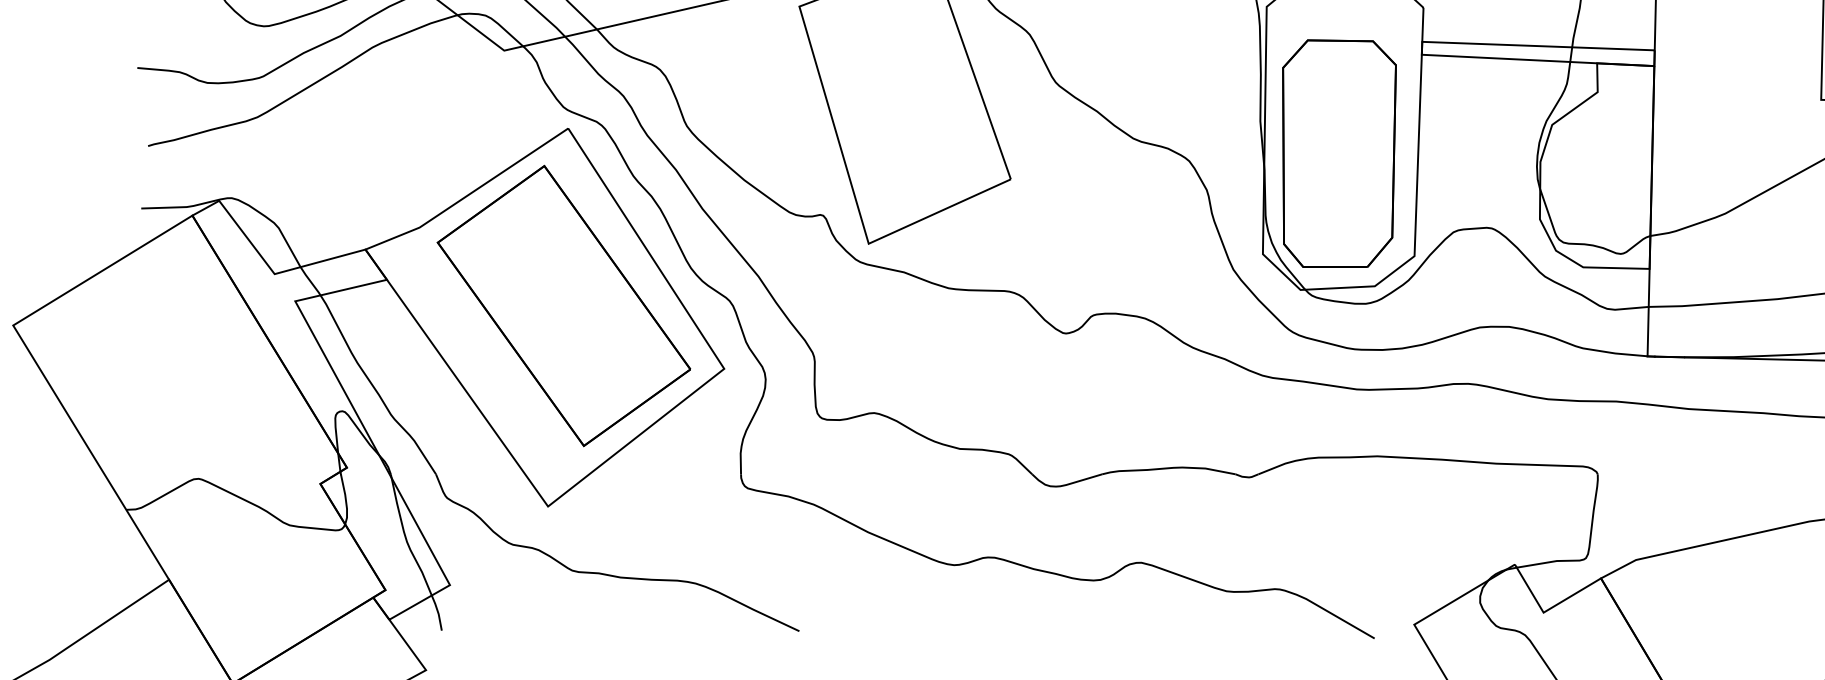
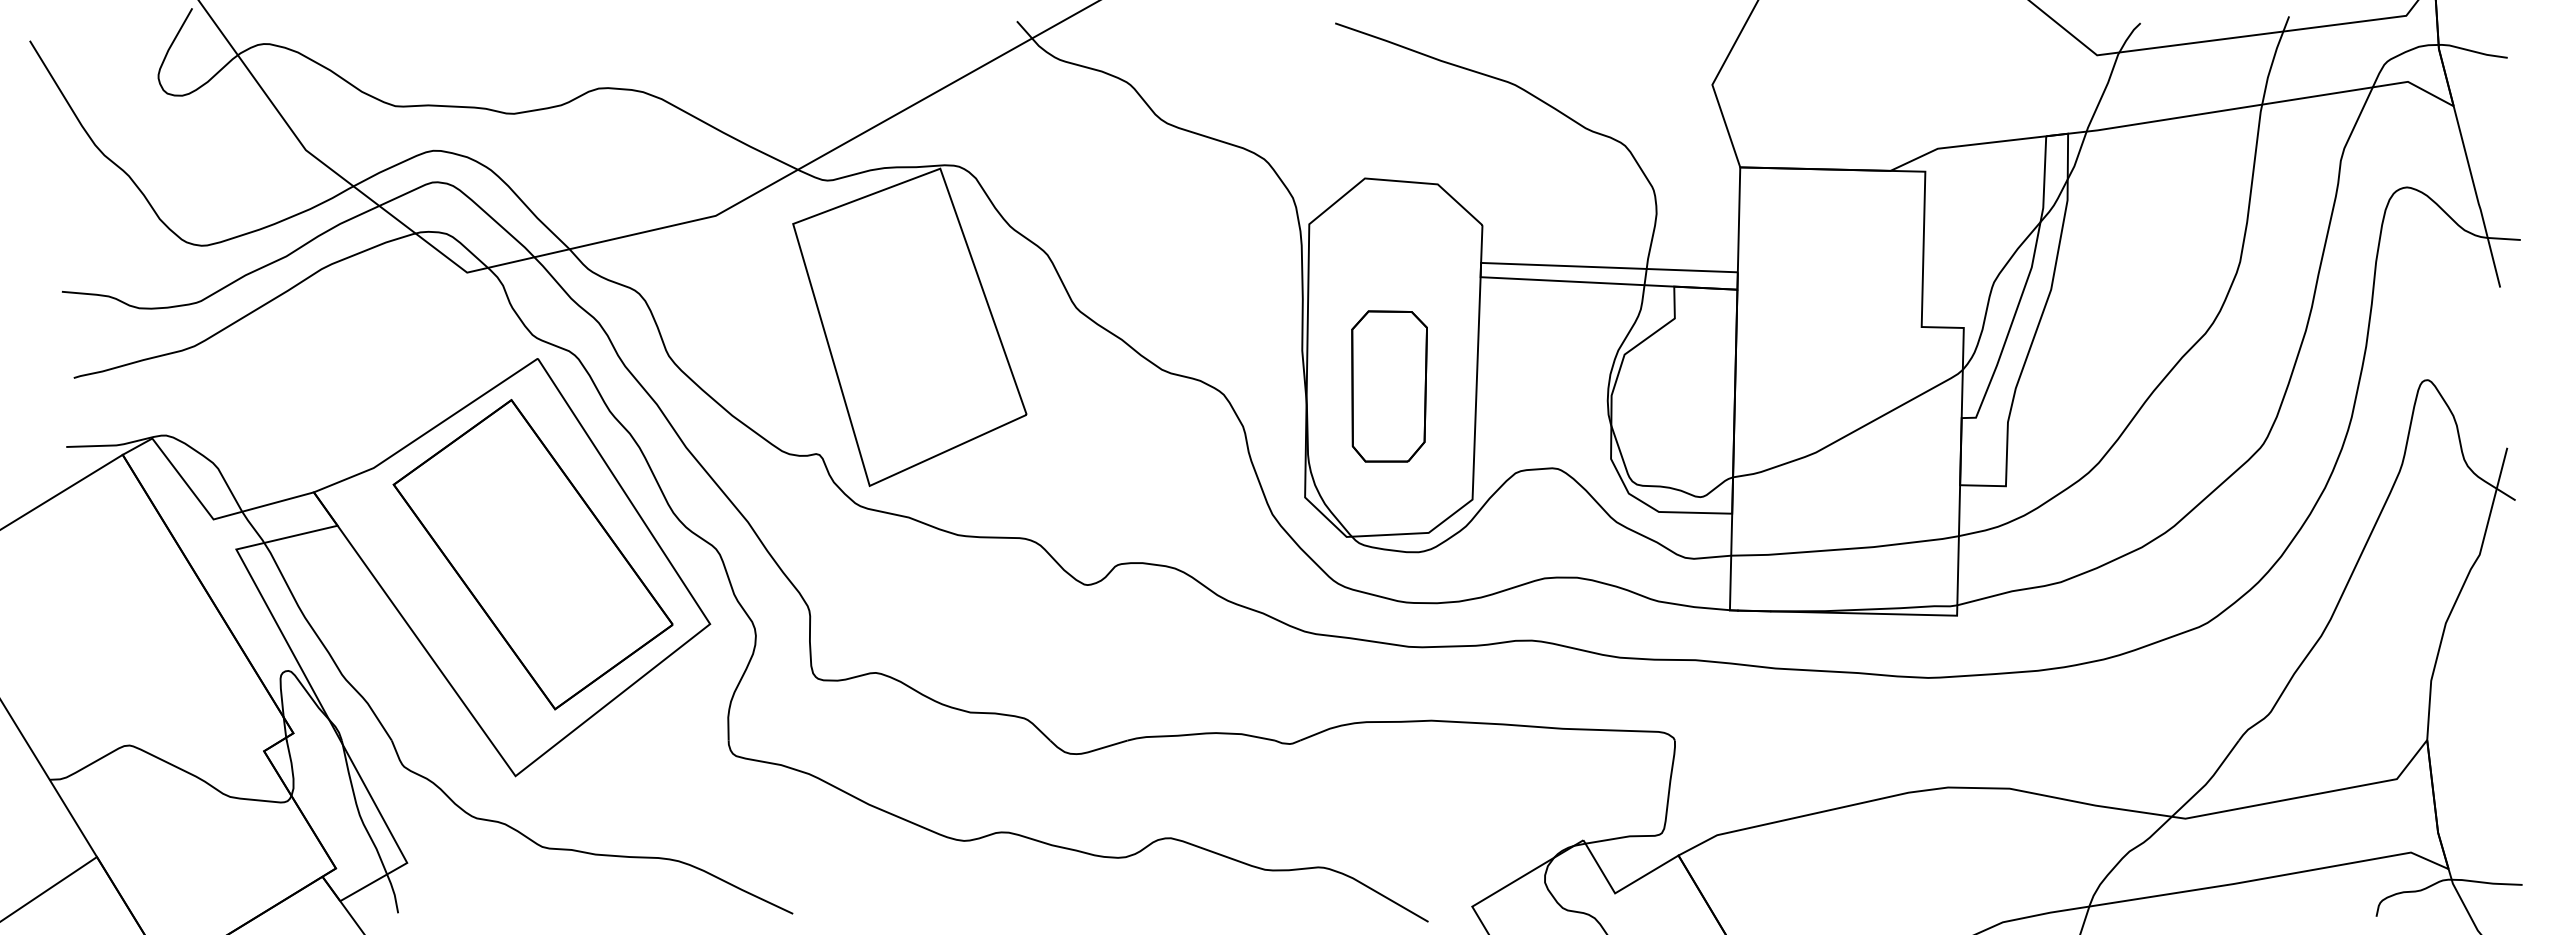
part: (1339, 153) -> (1389, 386), size x0.6

